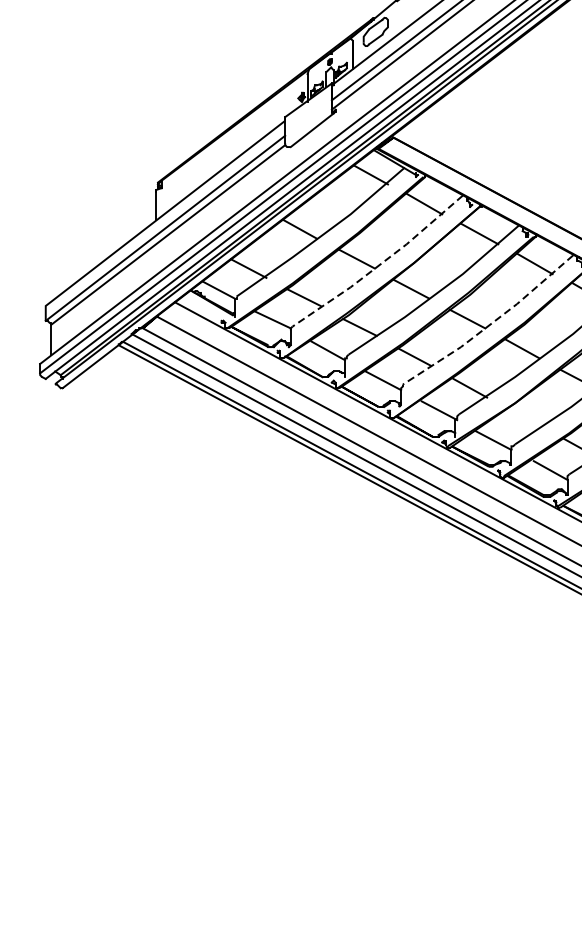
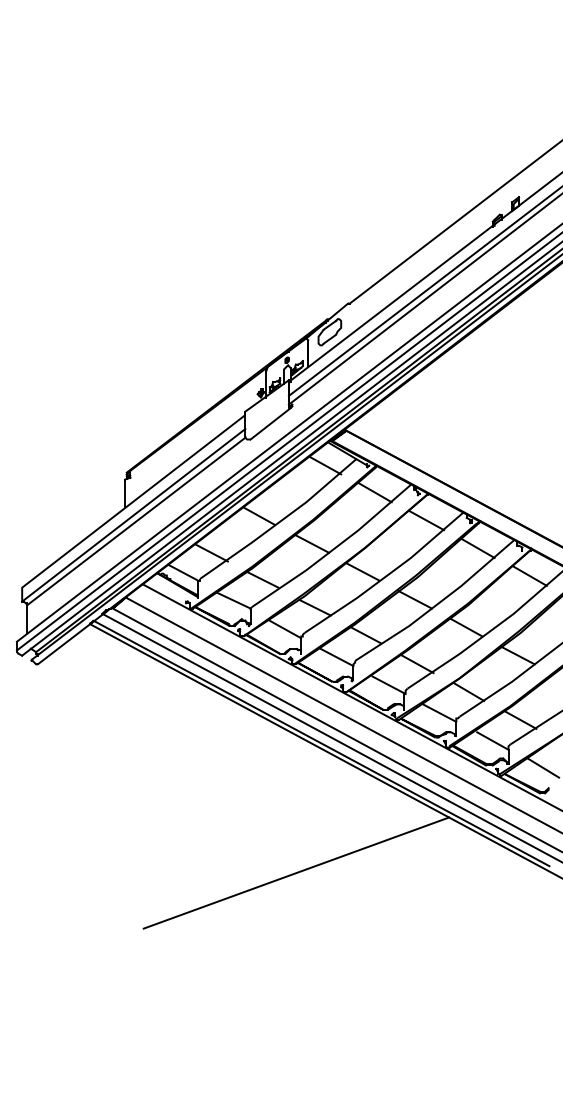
line: (380, 263) -> (334, 548), dashed -> solid
line: (490, 324) -> (436, 604), dashed -> solid
line: (525, 417) -> (469, 691), added
line: (340, 611) -> (296, 872), added

